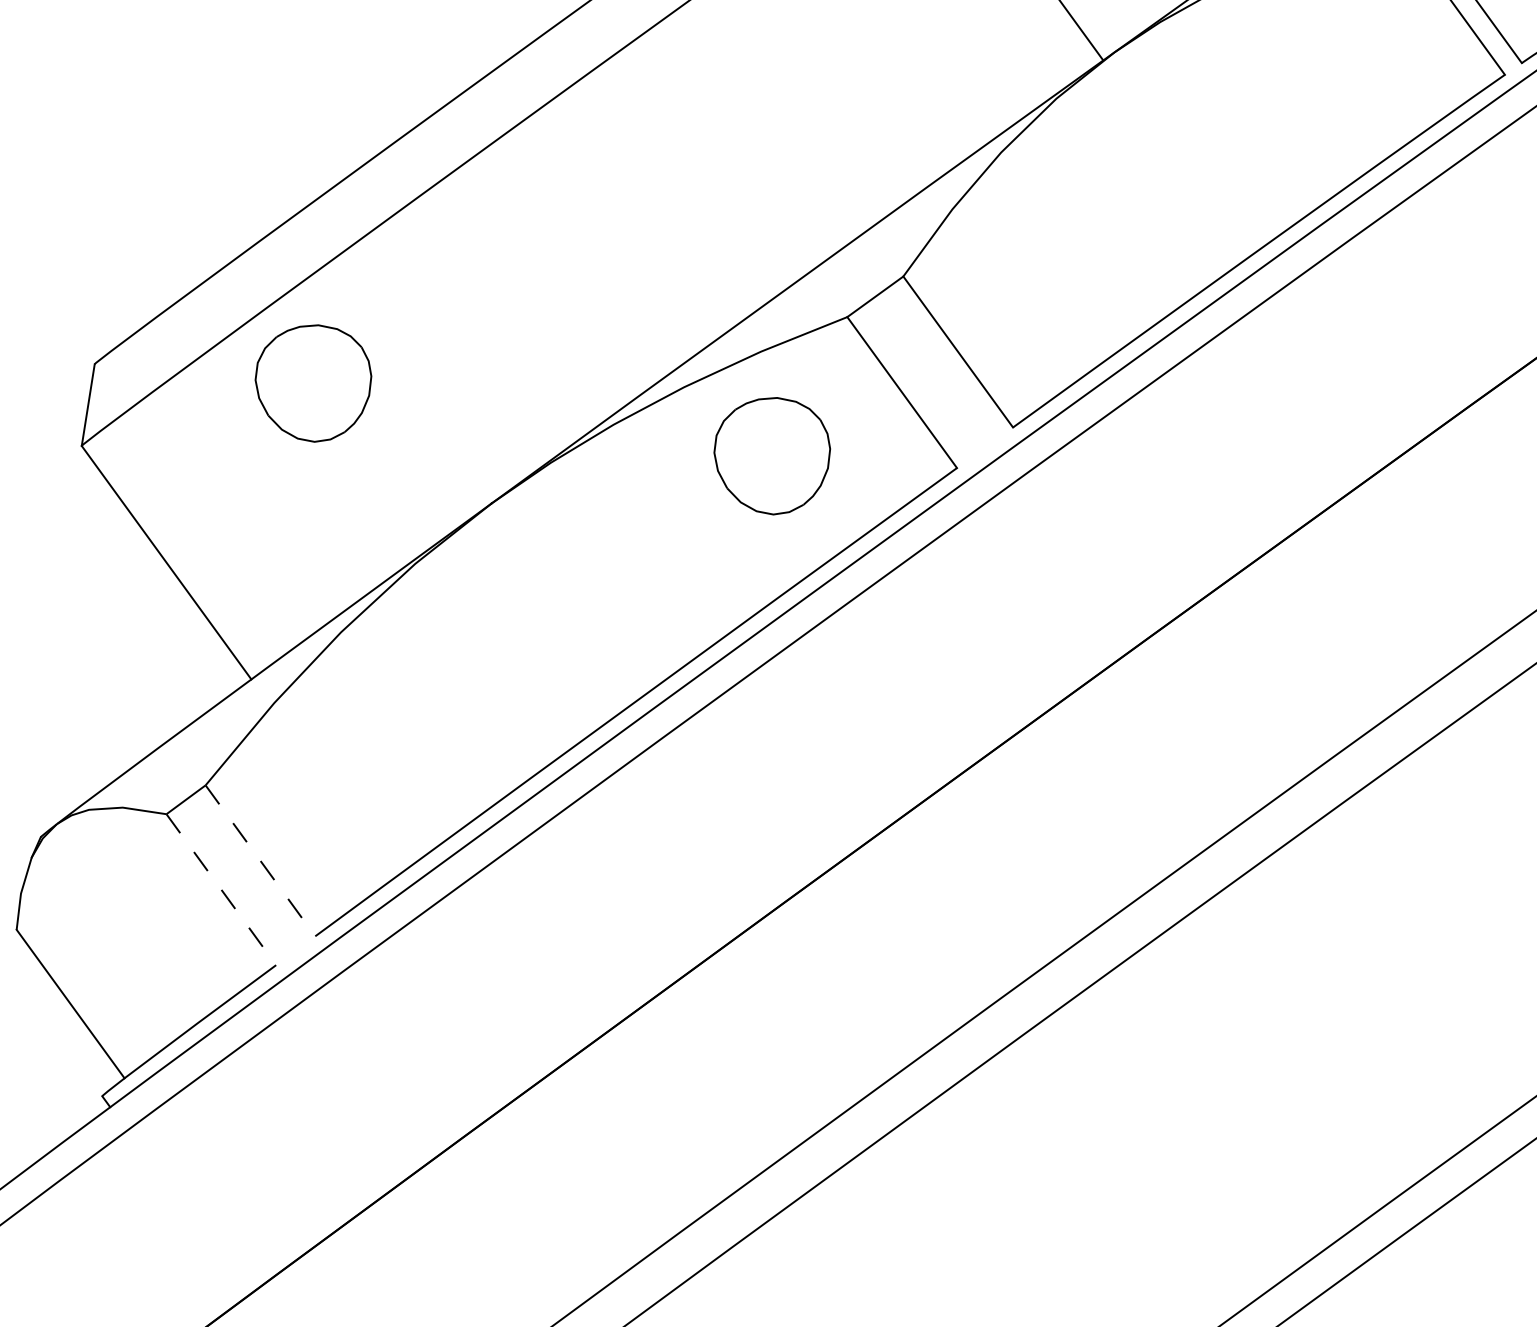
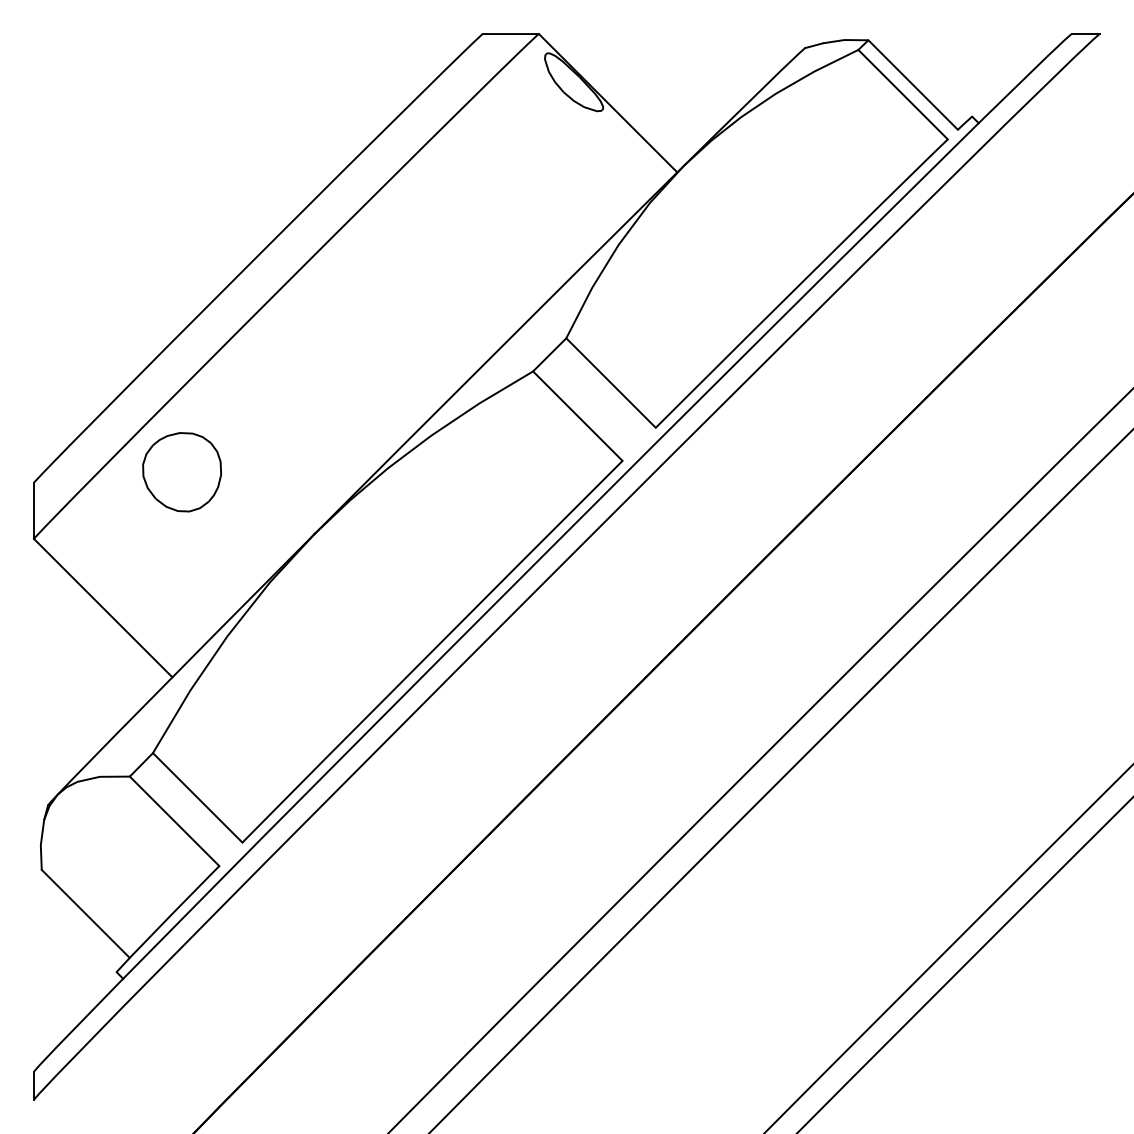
part: (772, 456) -> (497, 472), removed
line: (261, 861) -> (198, 798), dashed -> solid
line: (221, 889) -> (174, 821), dashed -> solid

